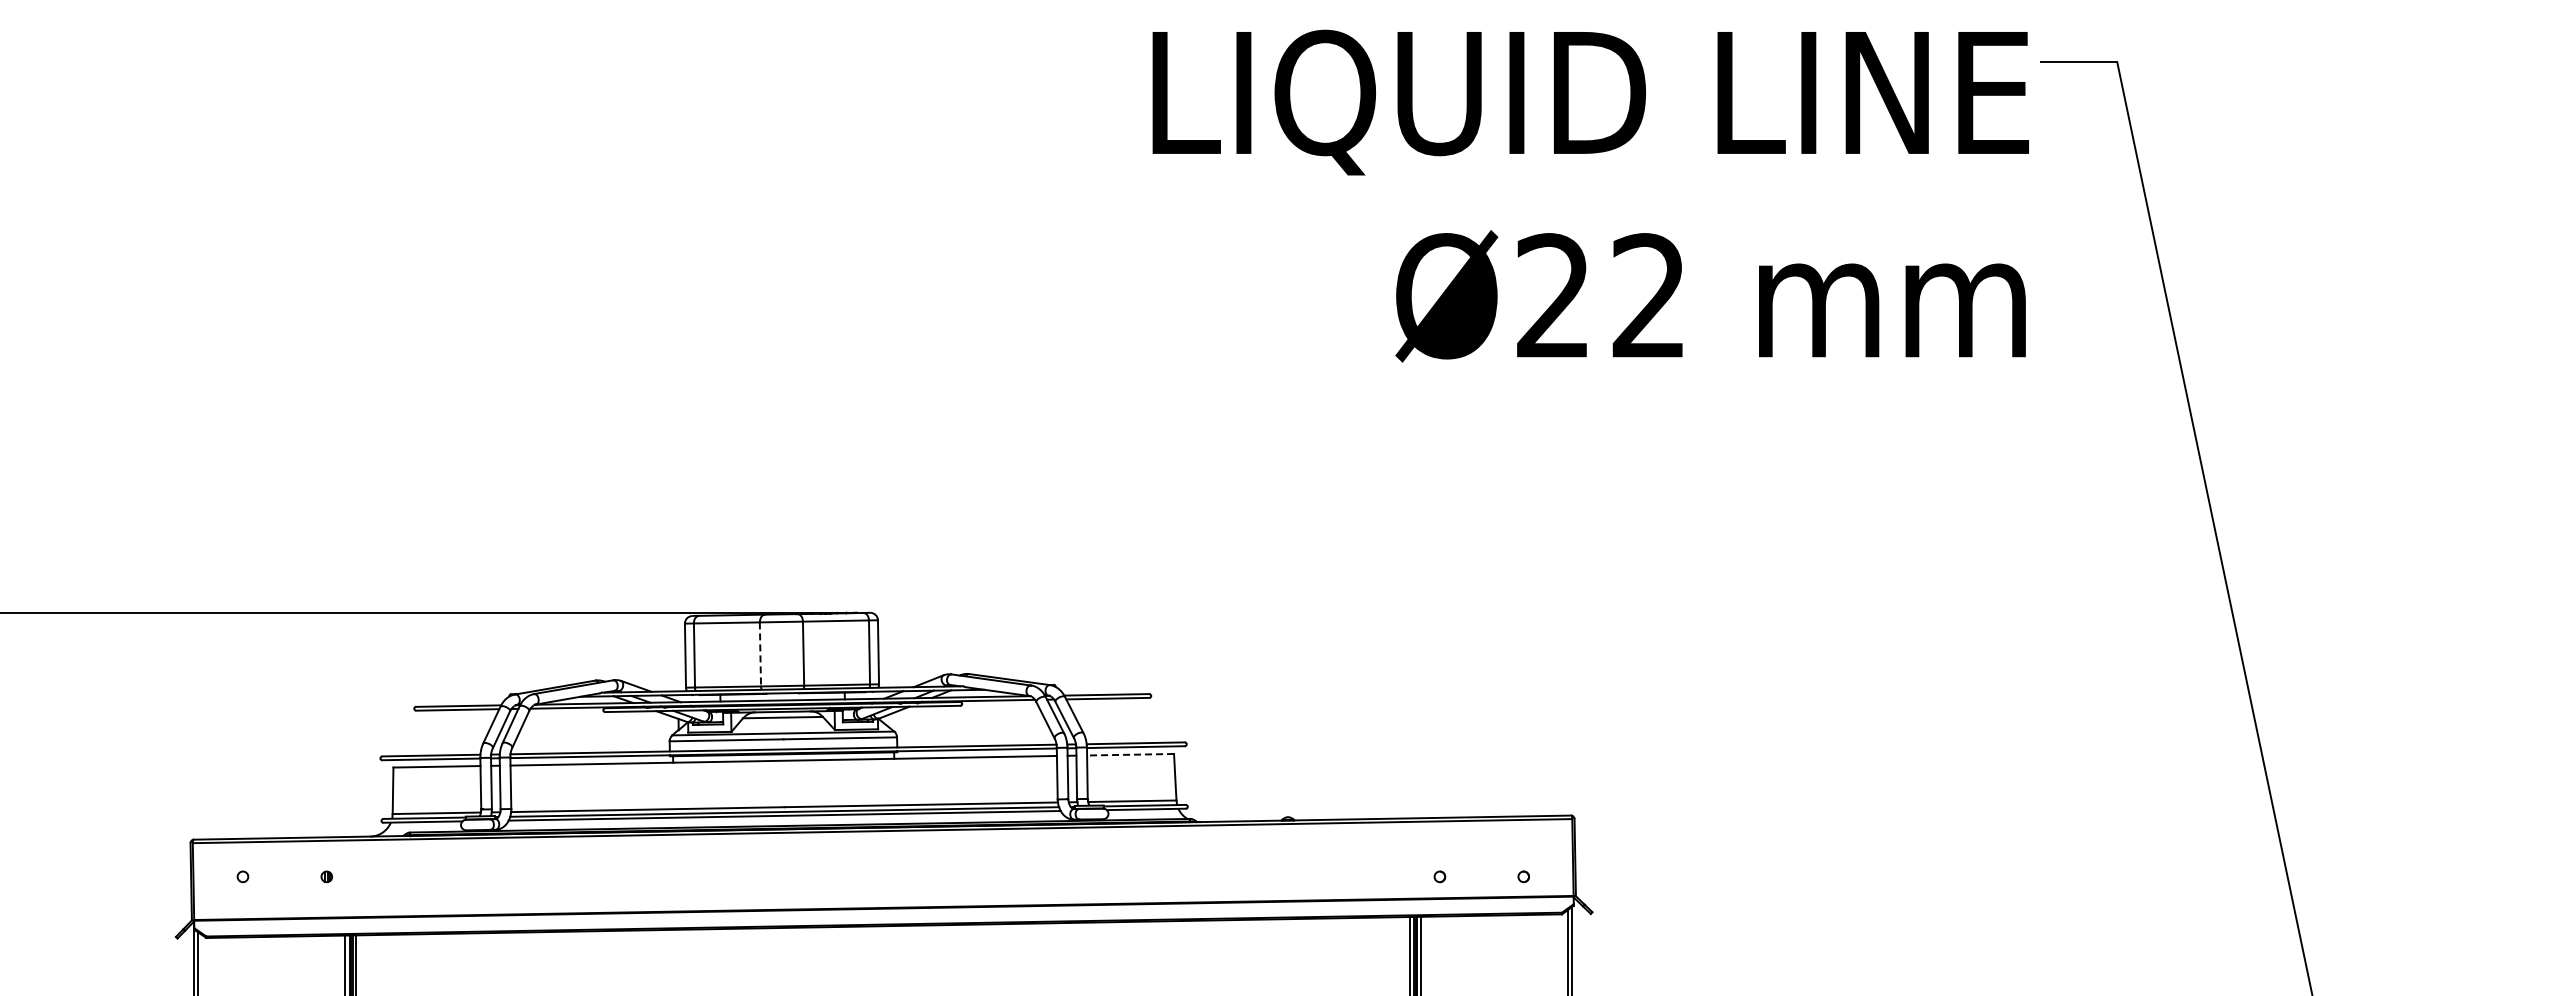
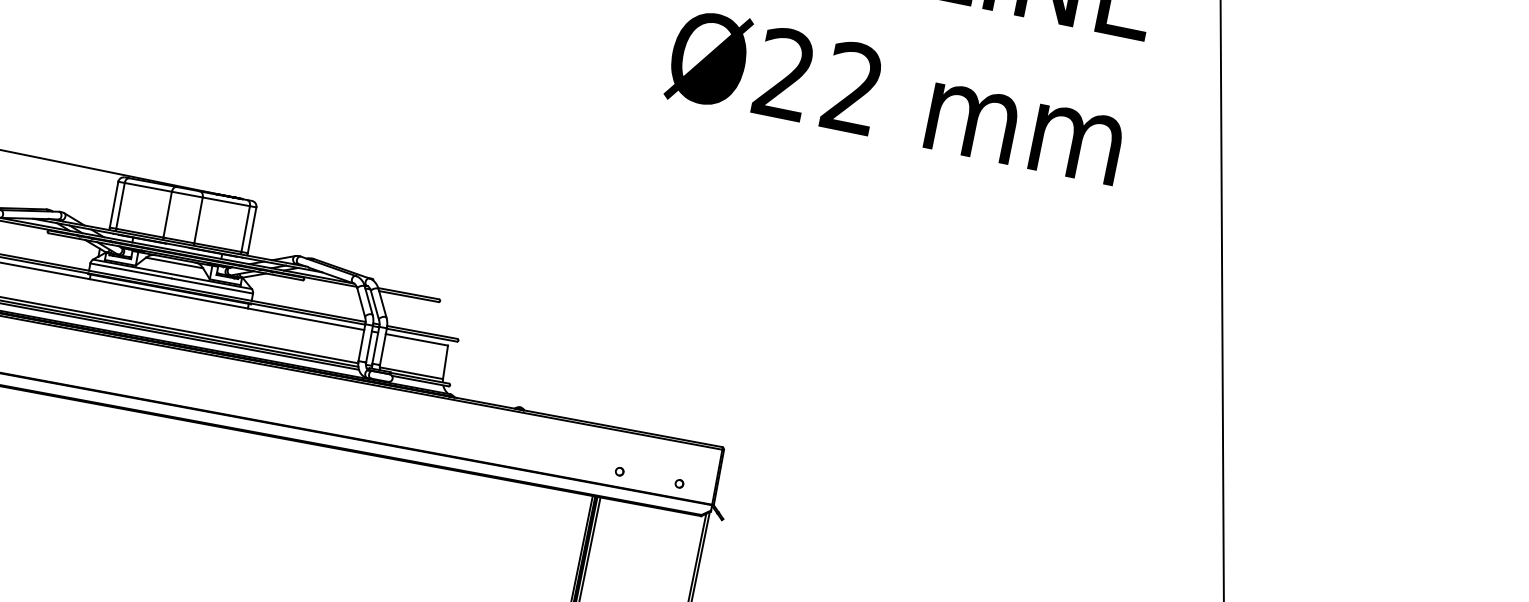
line: (760, 654) -> (167, 214), dashed -> solid
line: (1130, 754) -> (416, 339), dashed -> solid

